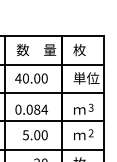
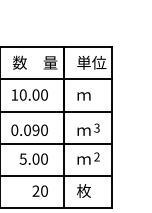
text: (86, 49) -> (91, 62), 枚 -> 単位
text: (18, 78) -> (14, 94), 40.00 -> 10.00
text: (86, 78) -> (91, 94), 単位 -> ｍ
text: (41, 109) -> (40, 129), 0.084 -> 0.090

